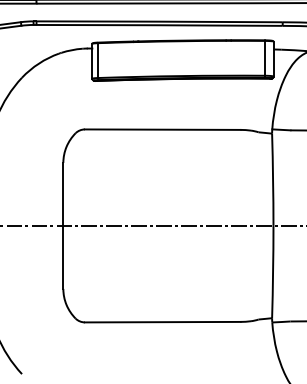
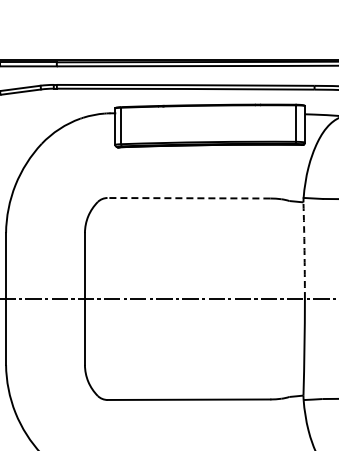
line: (162, 129) -> (188, 198), solid -> dashed
arc: (273, 179) -> (304, 250), solid -> dashed

